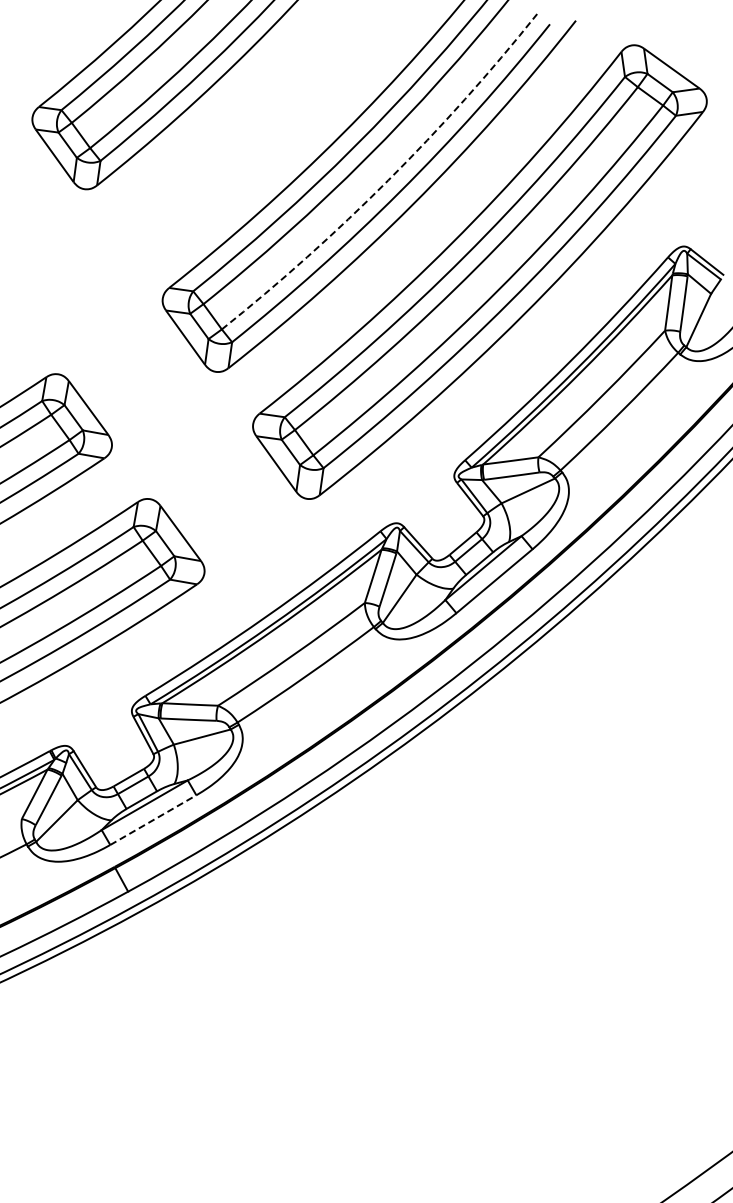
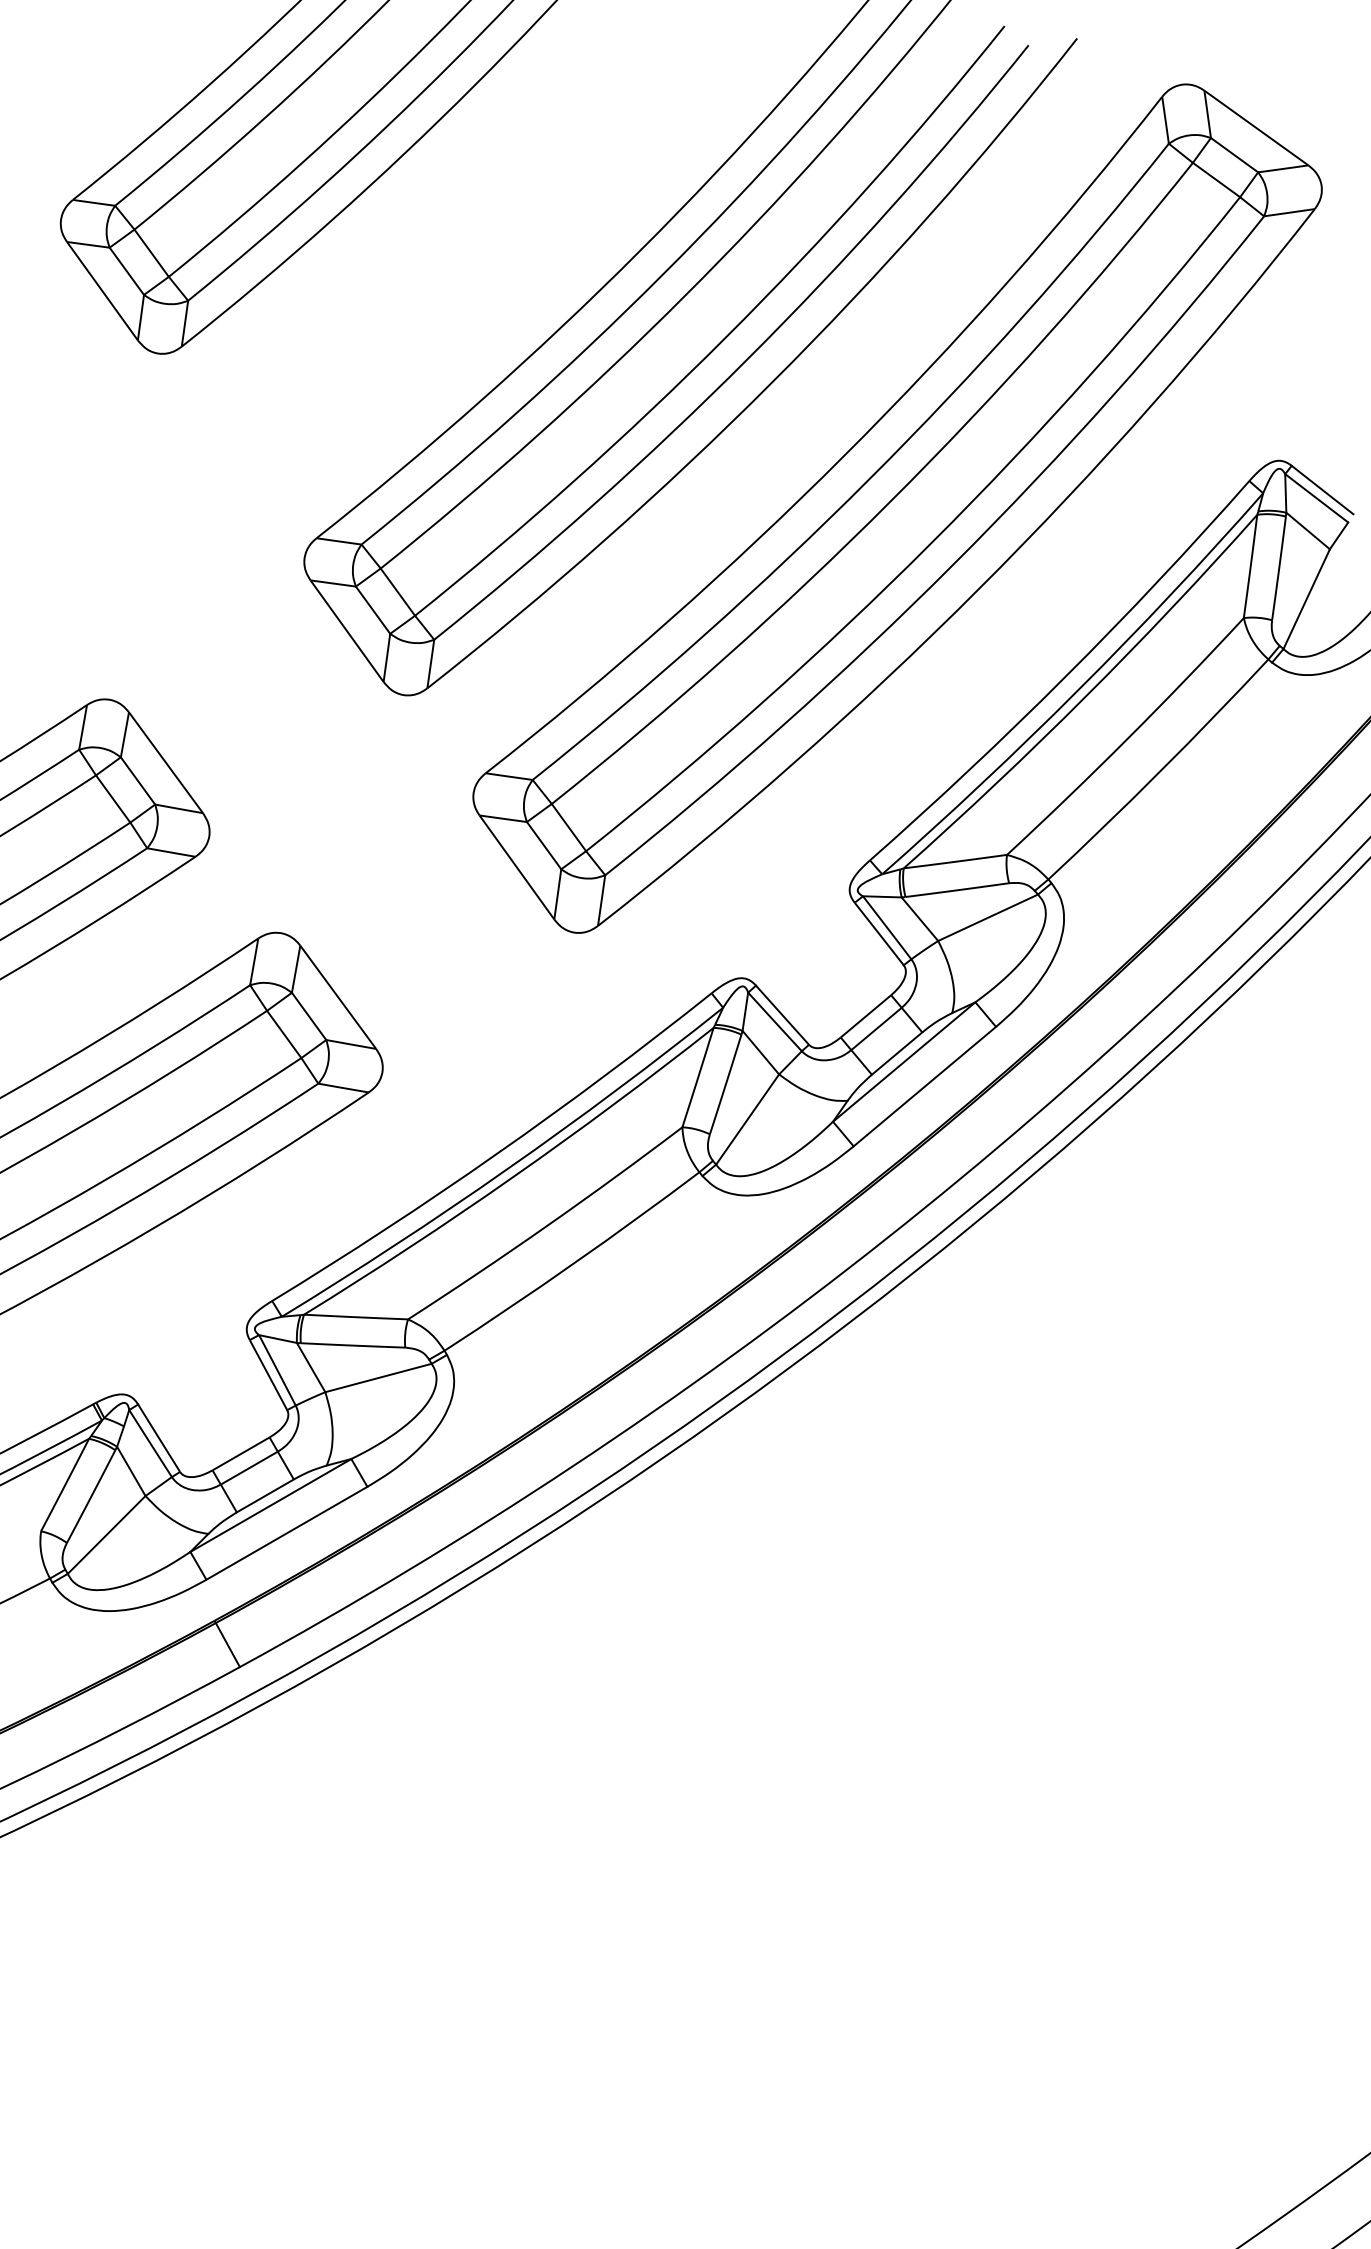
arc: (388, 180) -> (726, 337), dashed -> solid
line: (153, 820) -> (287, 1533), dashed -> solid

